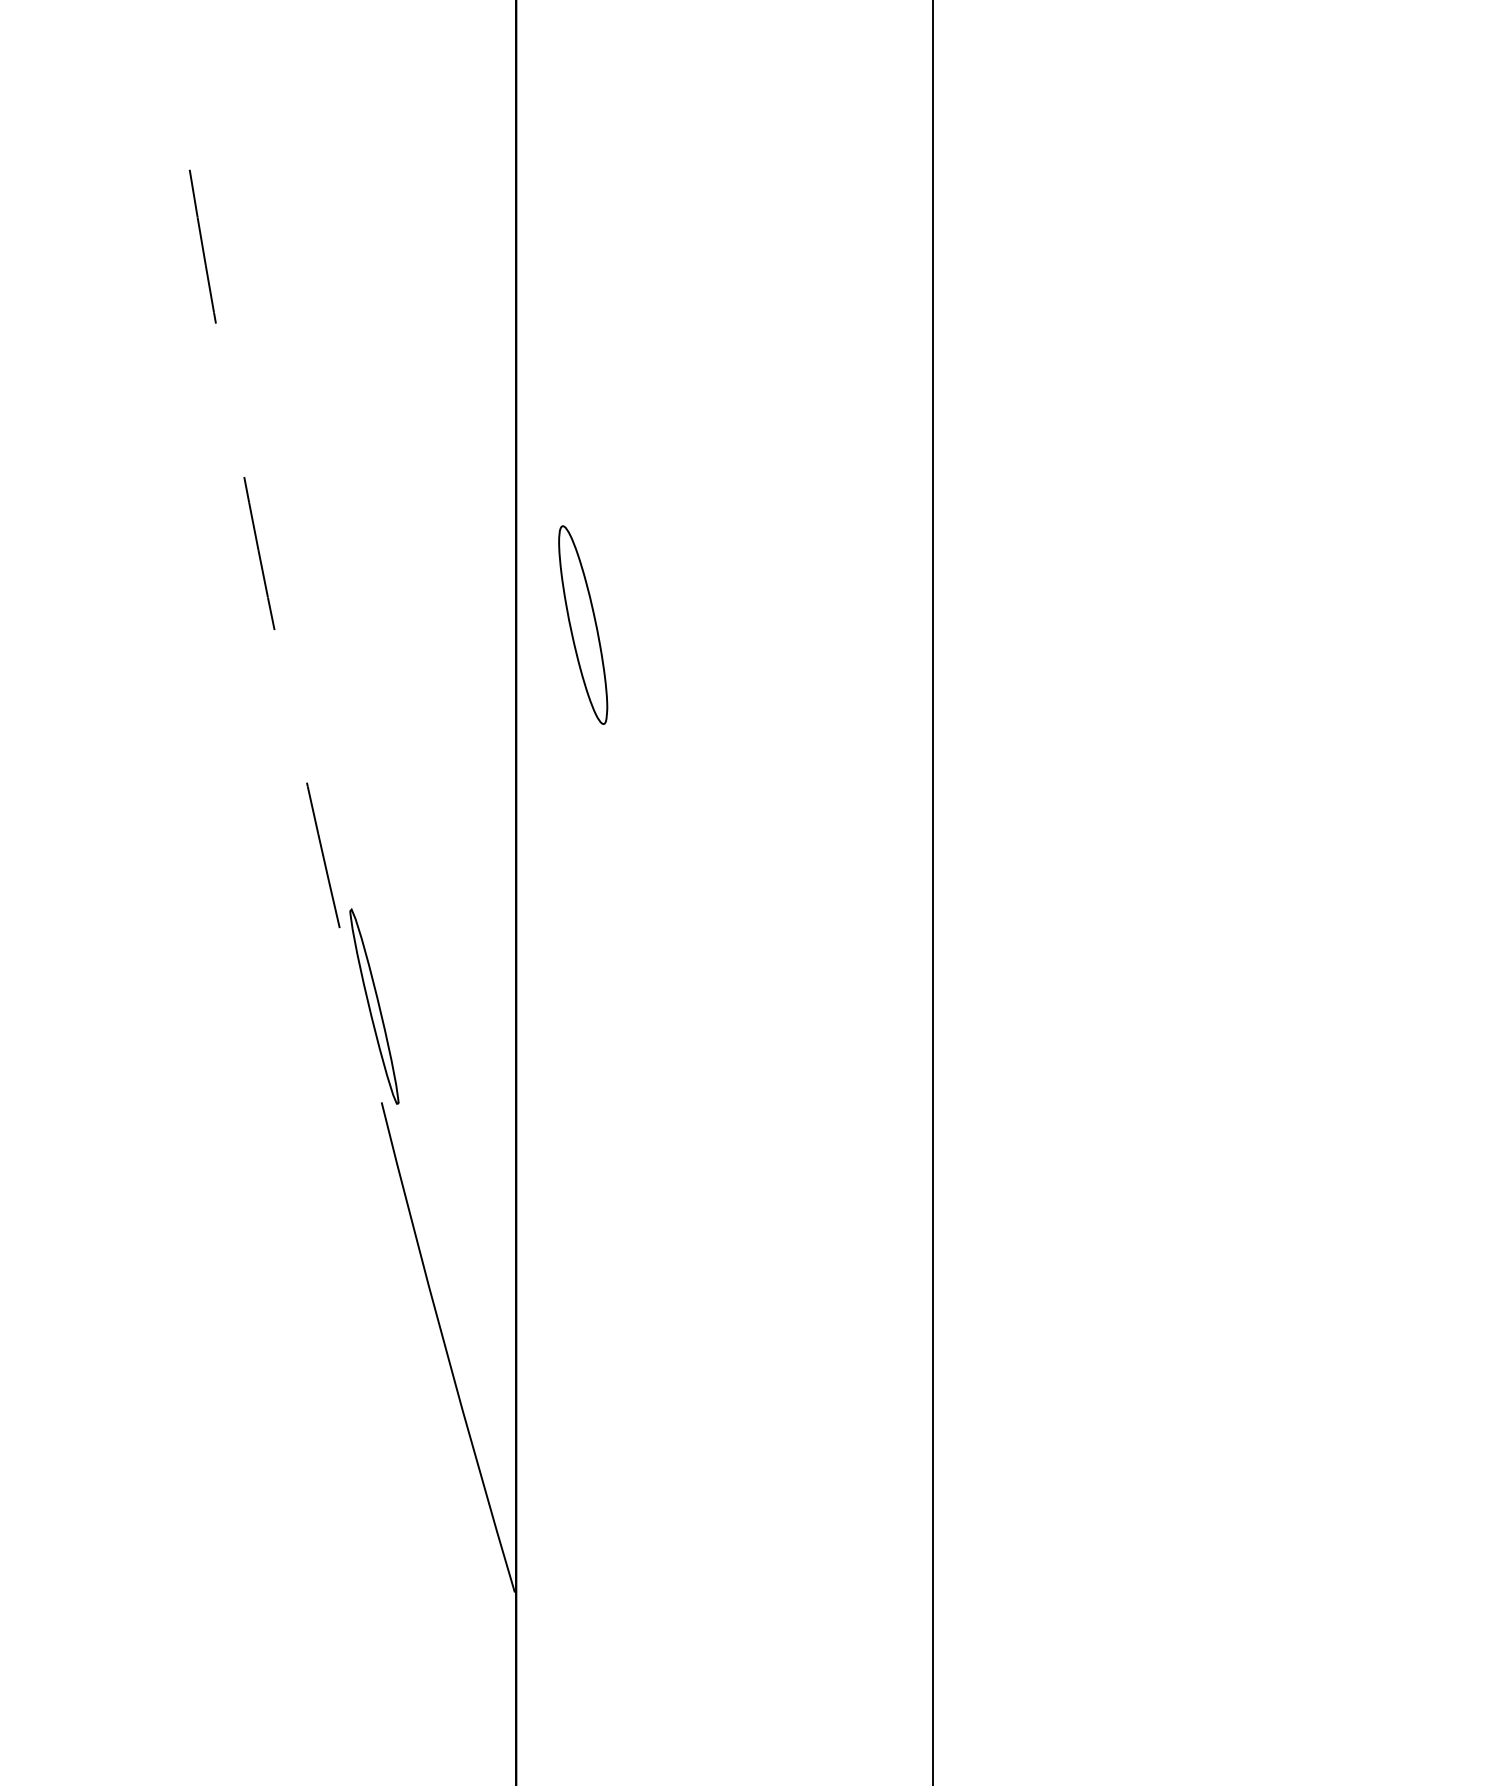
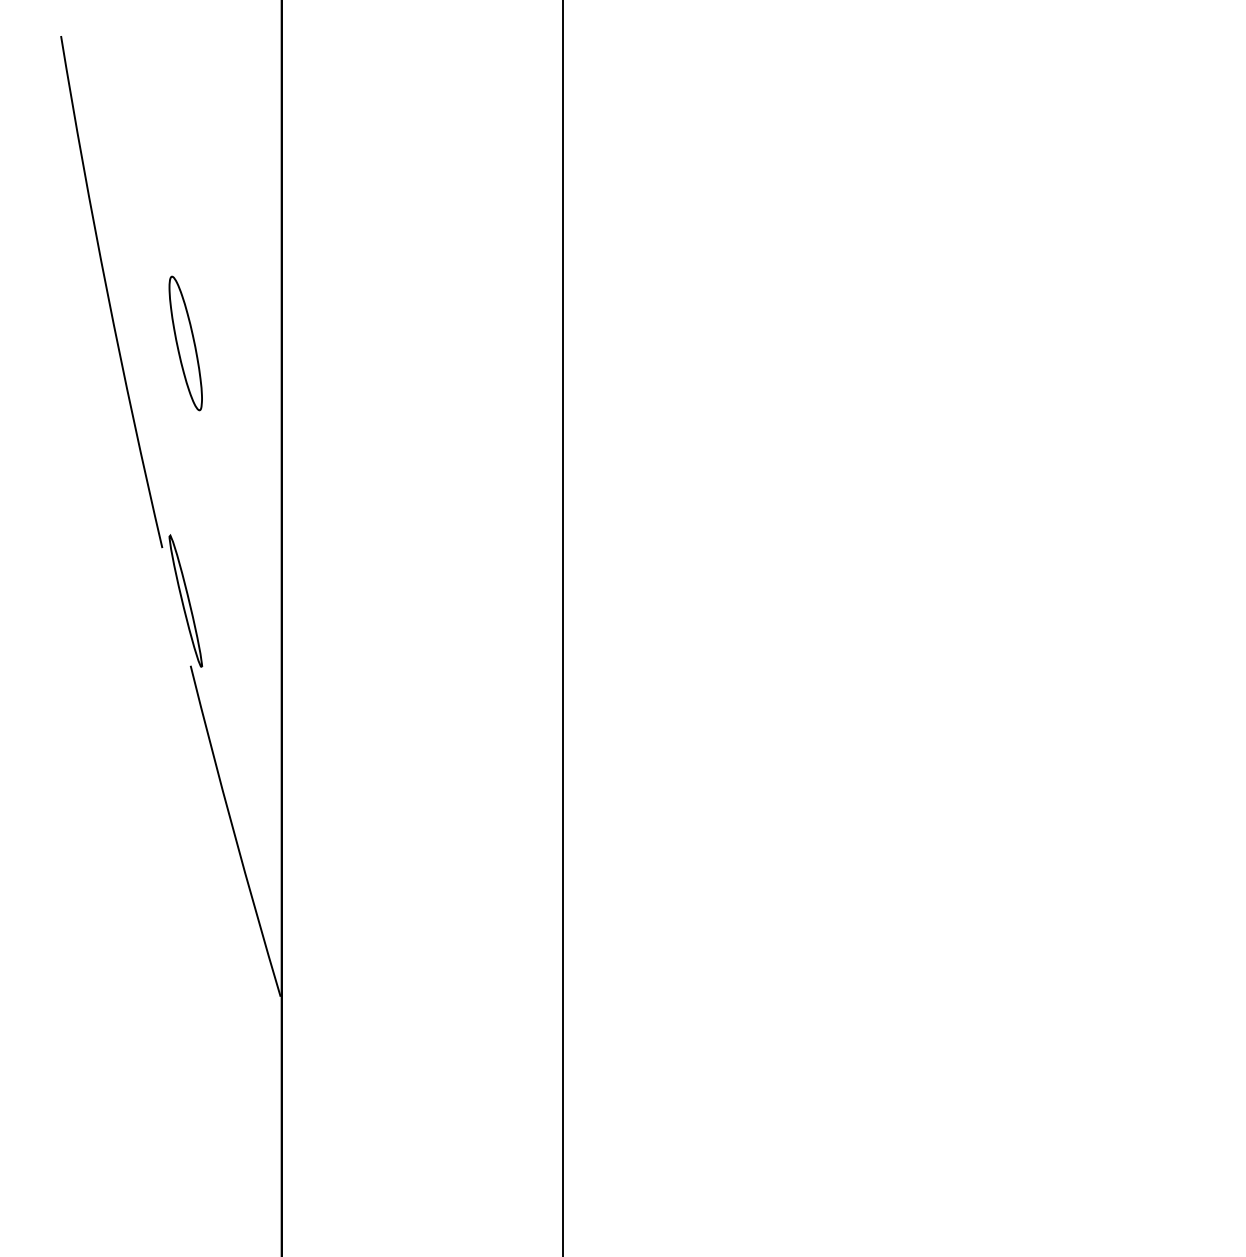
arc: (258, 549) -> (107, 292), dashed -> solid
part: (582, 625) -> (185, 343), moved

